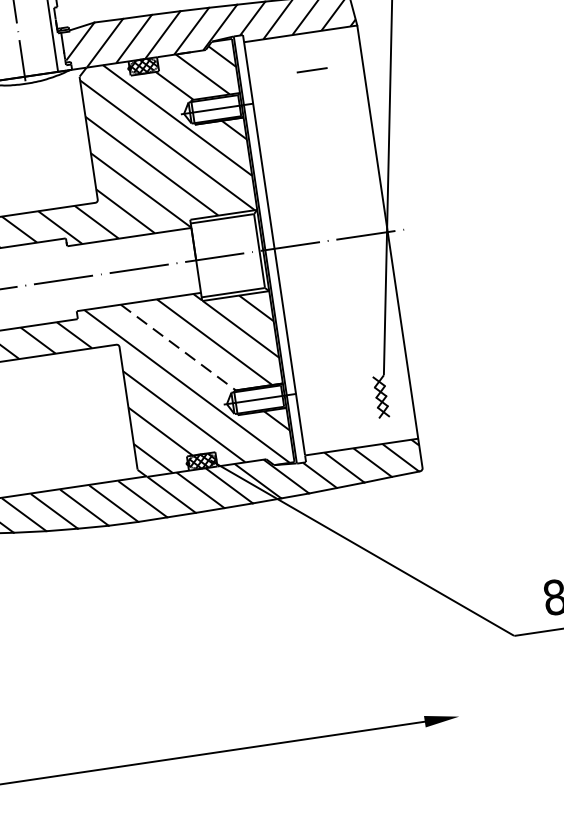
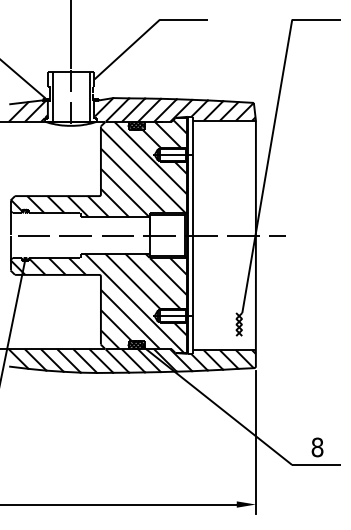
line: (311, 70) -> (277, 235), moved
line: (179, 347) -> (133, 281), dashed -> solid
line: (442, 605) -> (255, 442), added

